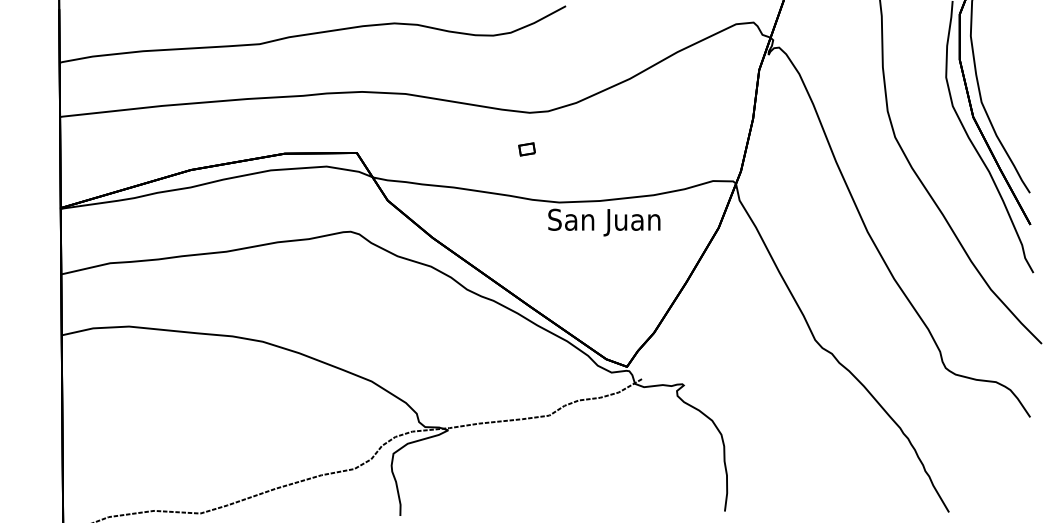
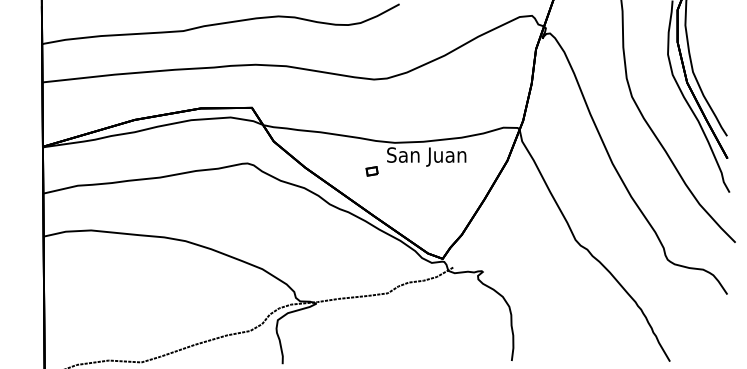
part: (526, 149) -> (371, 171), moved

